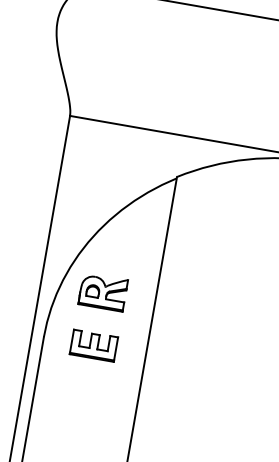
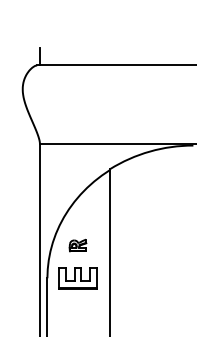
part: (102, 292) -> (77, 245), size x0.6
part: (94, 346) -> (78, 278), size x1.4

